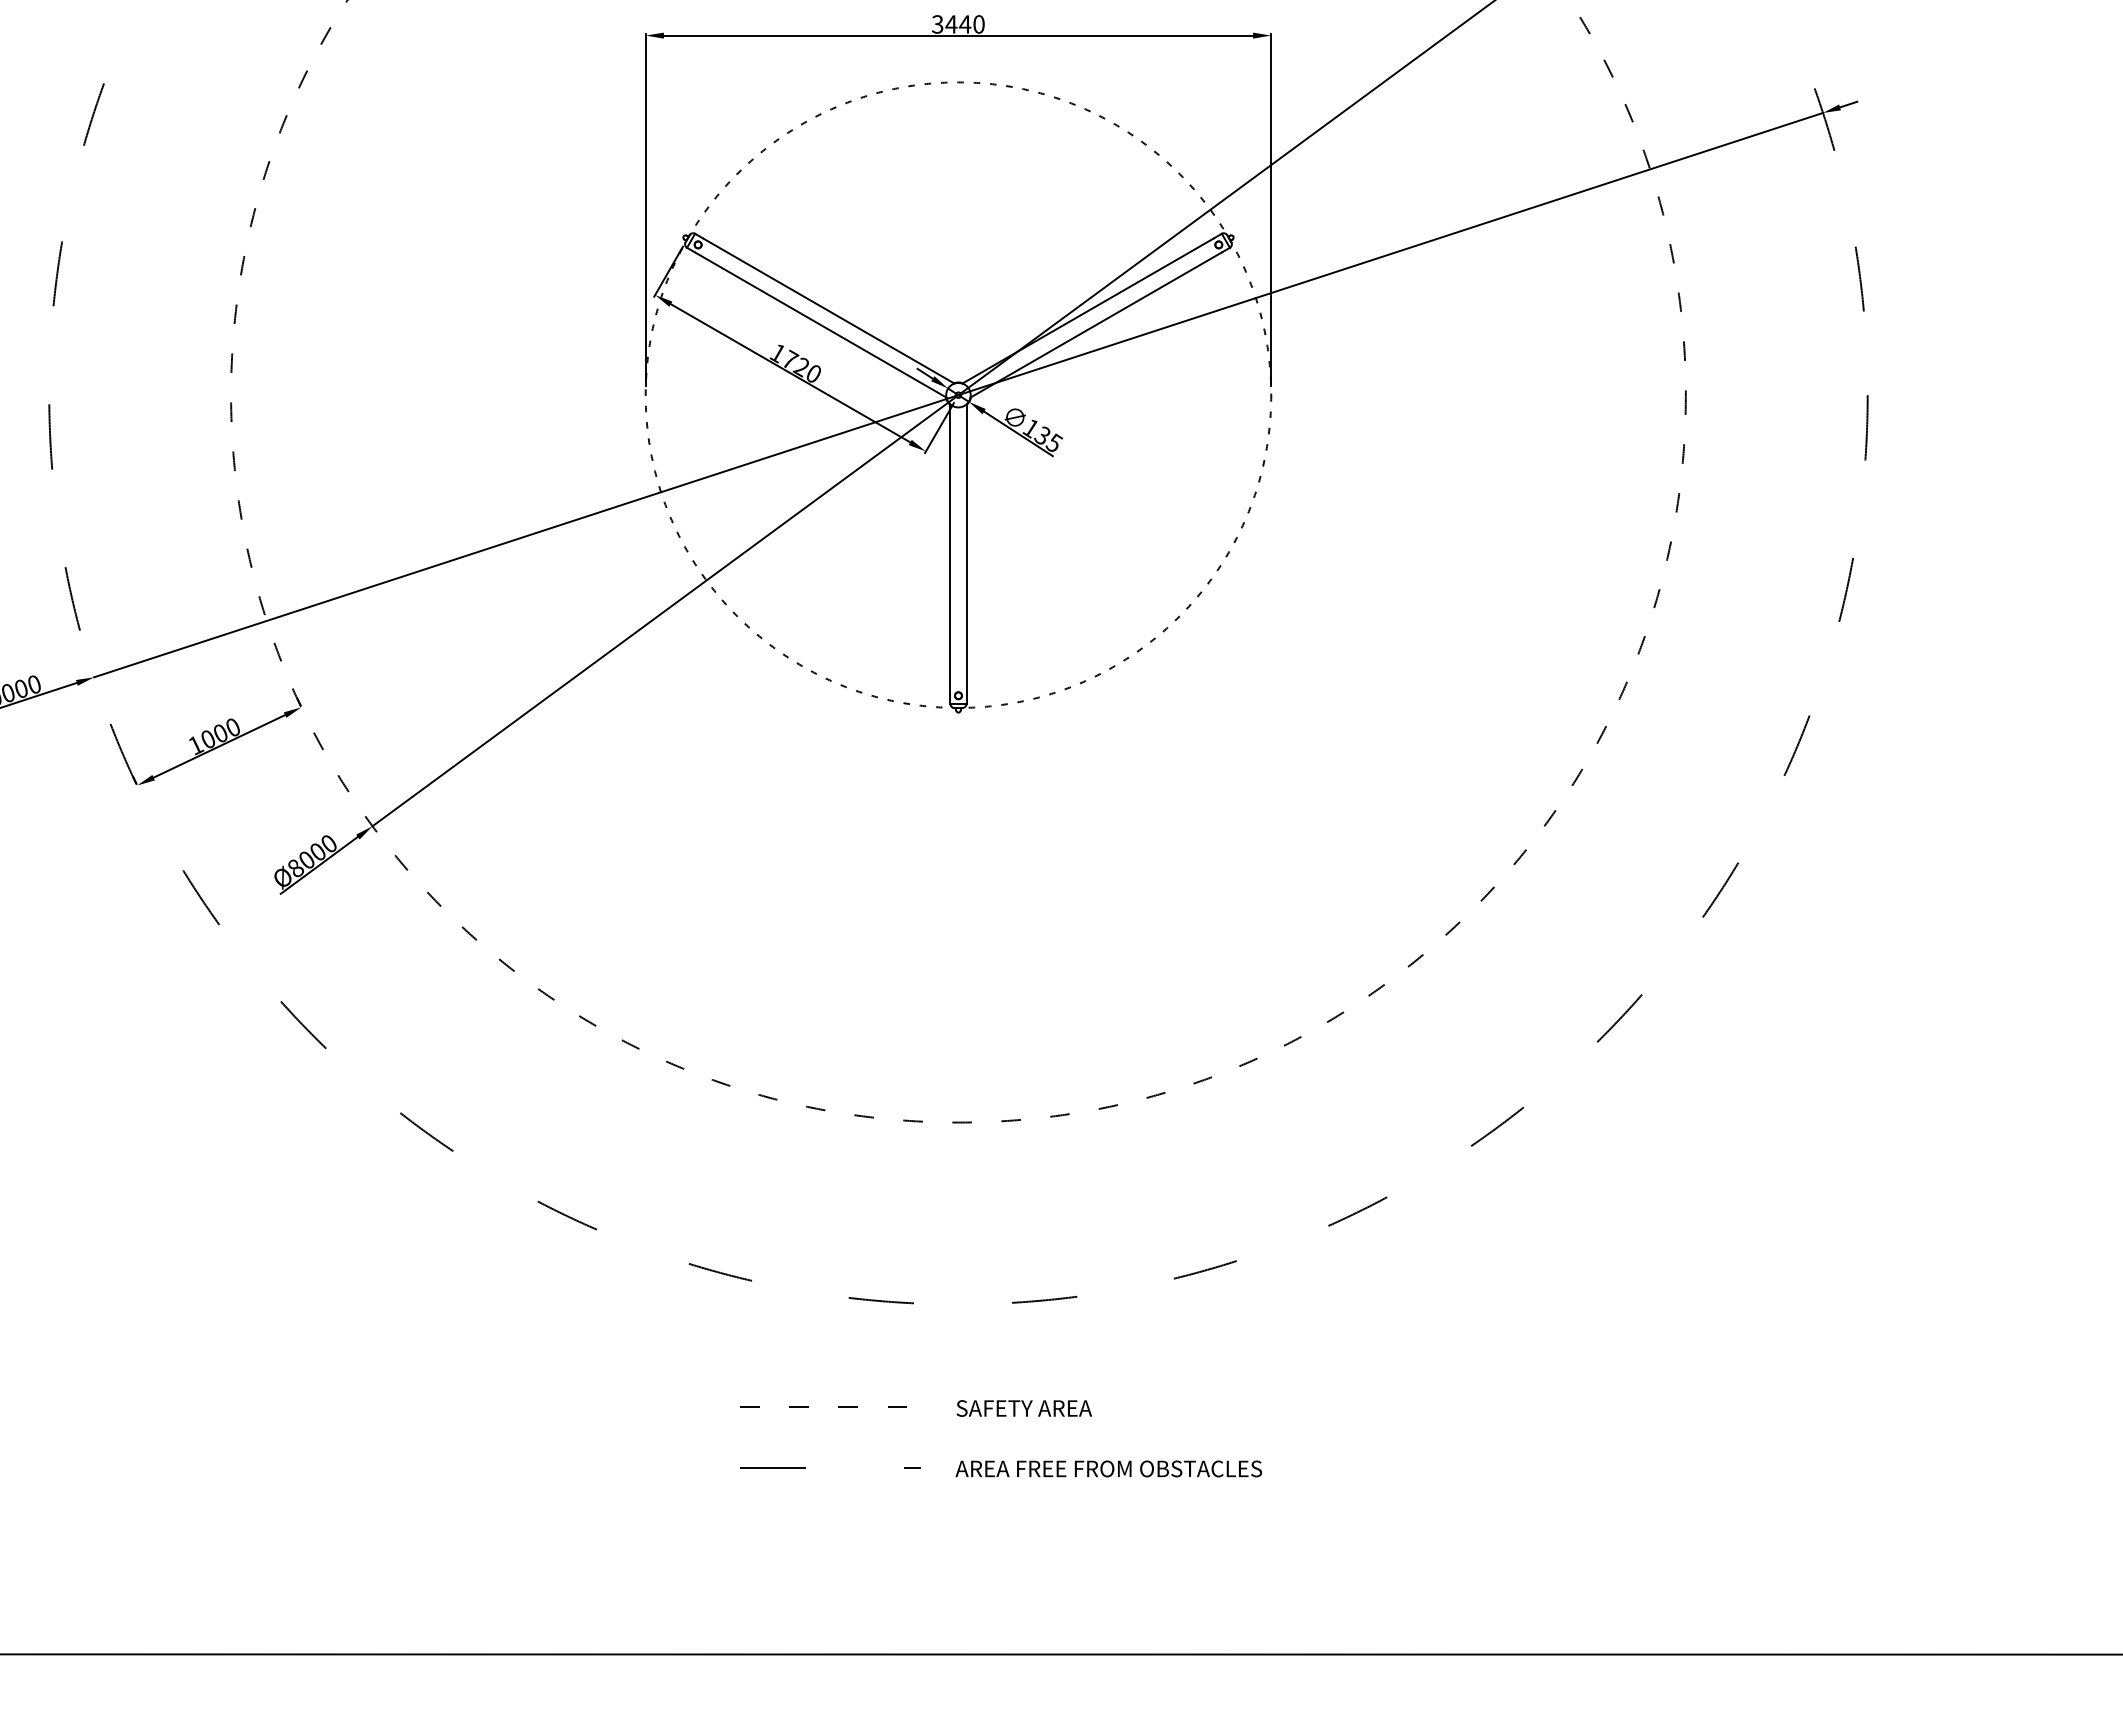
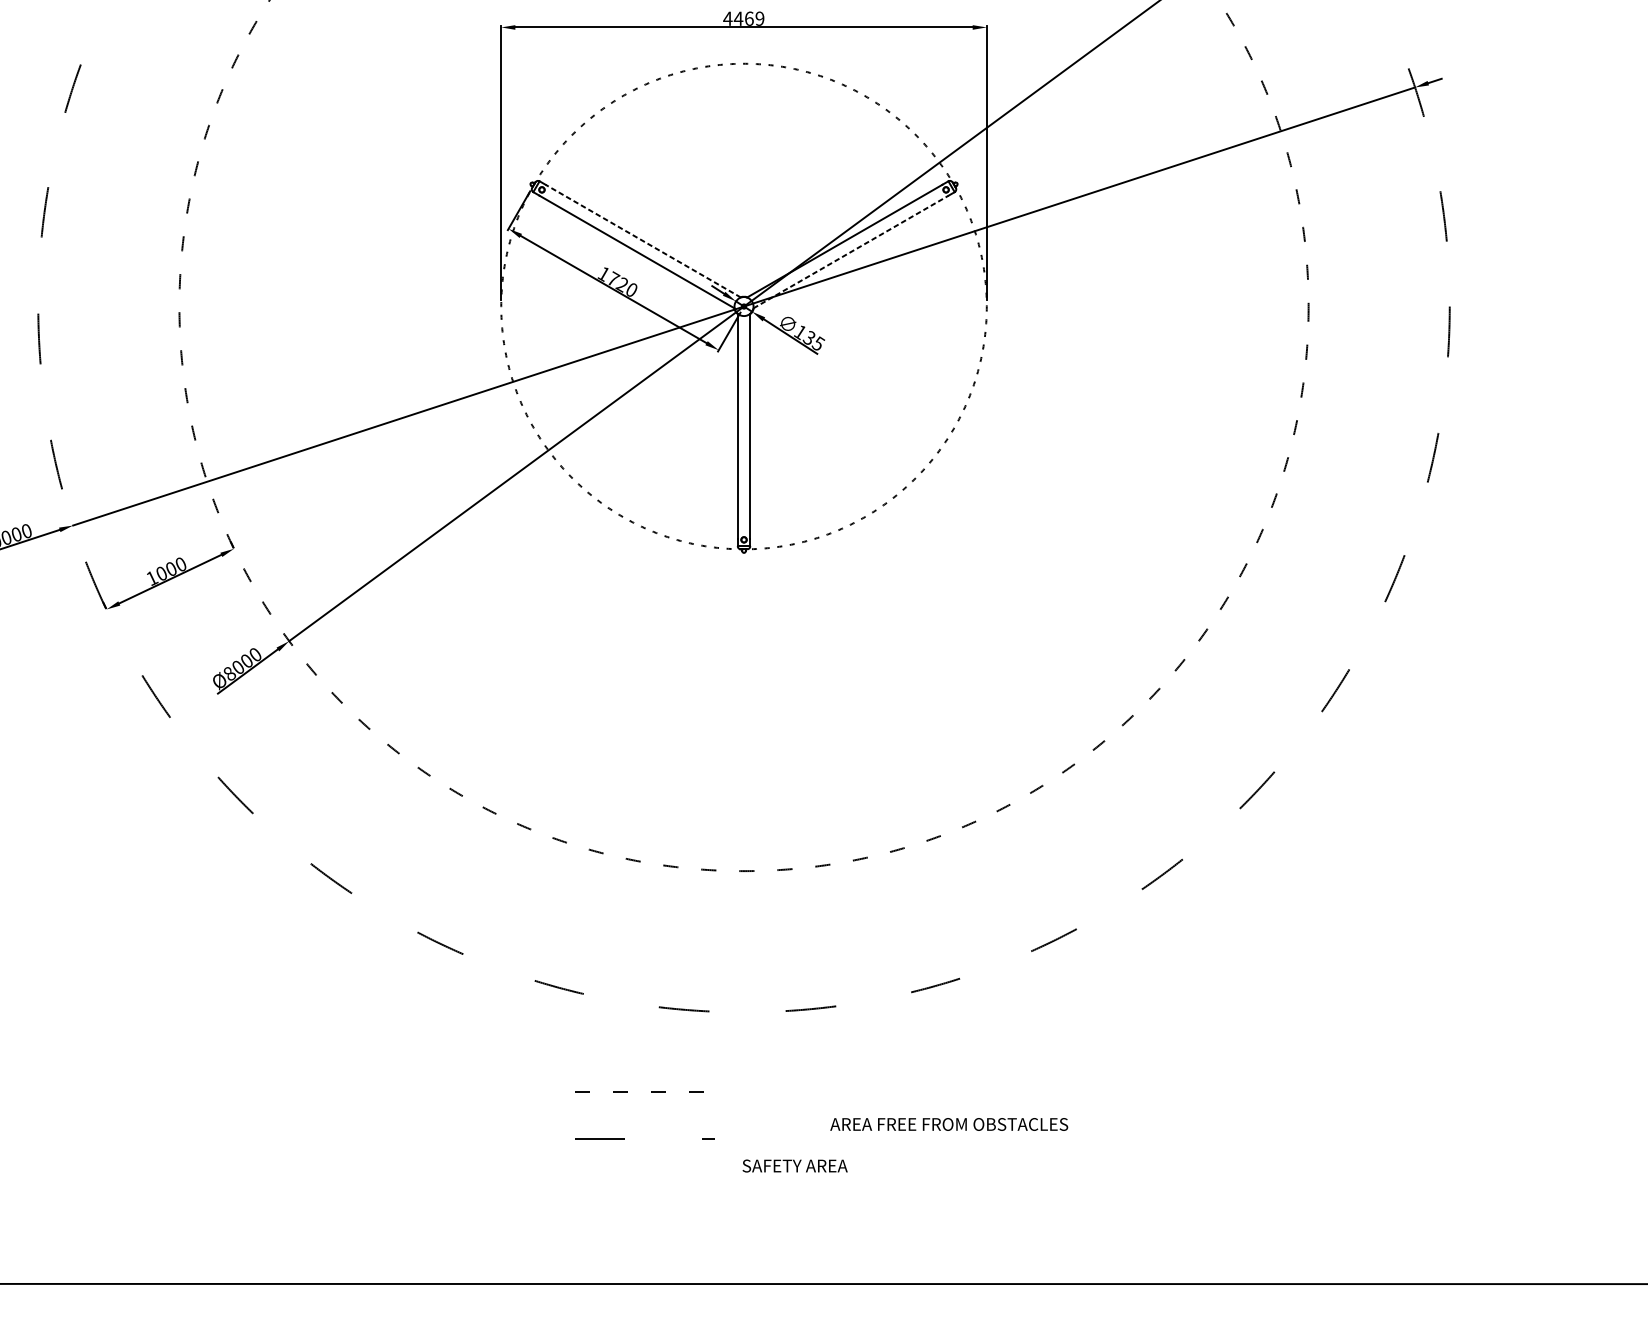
text: (957, 24) -> (743, 18), 3440 -> 4469
line: (828, 310) -> (643, 240), solid -> dashed
line: (1096, 324) -> (851, 251), solid -> dashed
text: (1024, 1408) -> (795, 1166), moved
text: (1108, 1468) -> (948, 1124), moved

